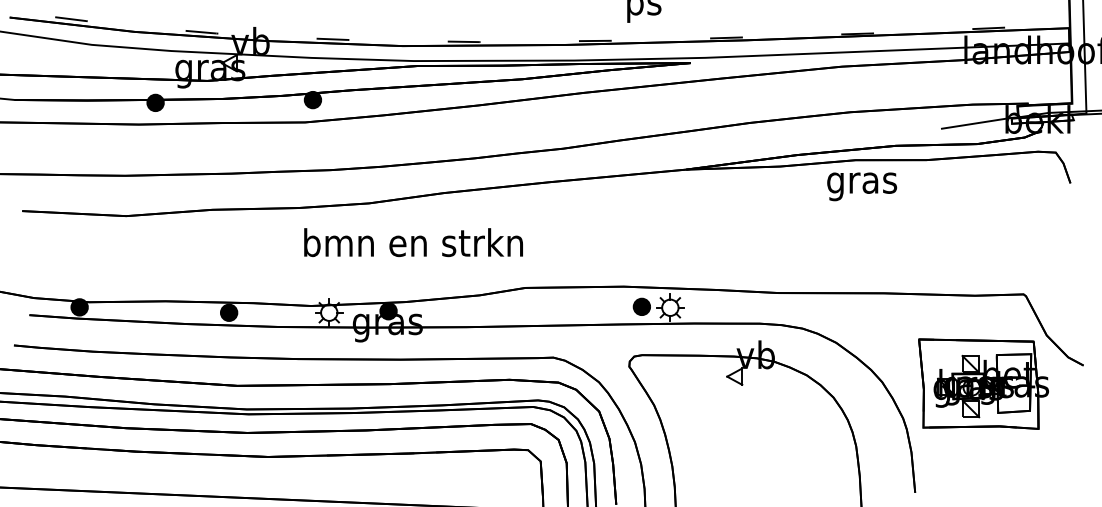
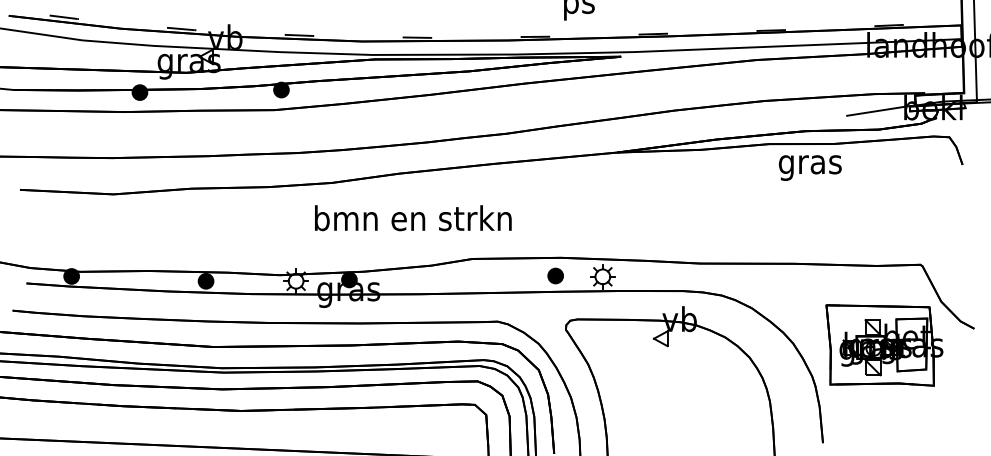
text: (862, 186) -> (810, 167), moved
text: (413, 242) -> (413, 218), moved
part: (641, 306) -> (555, 275), moved

